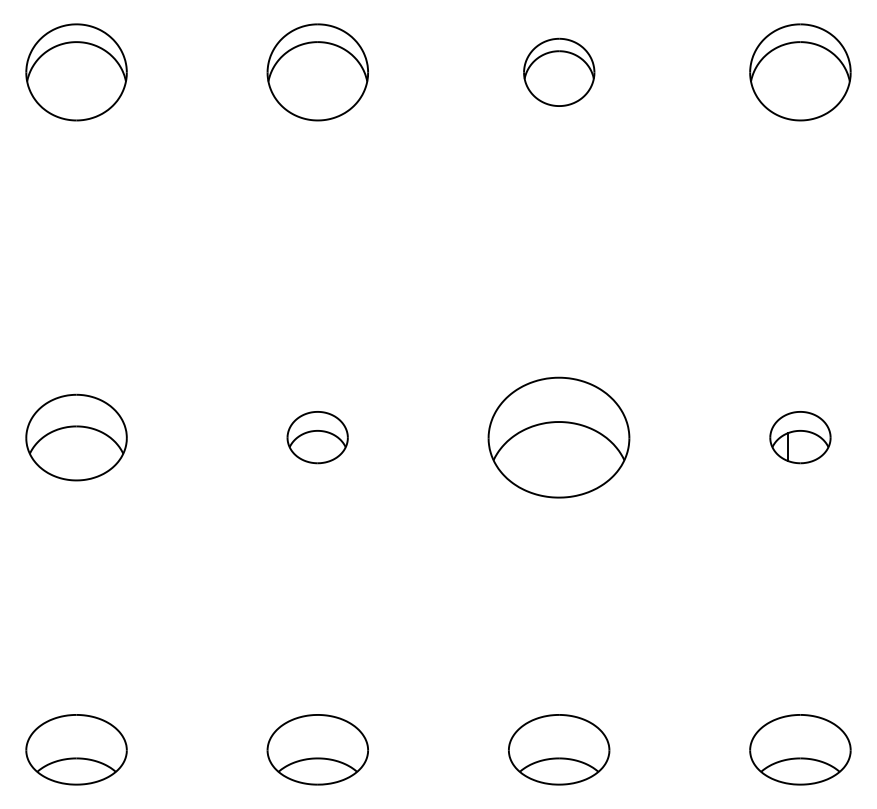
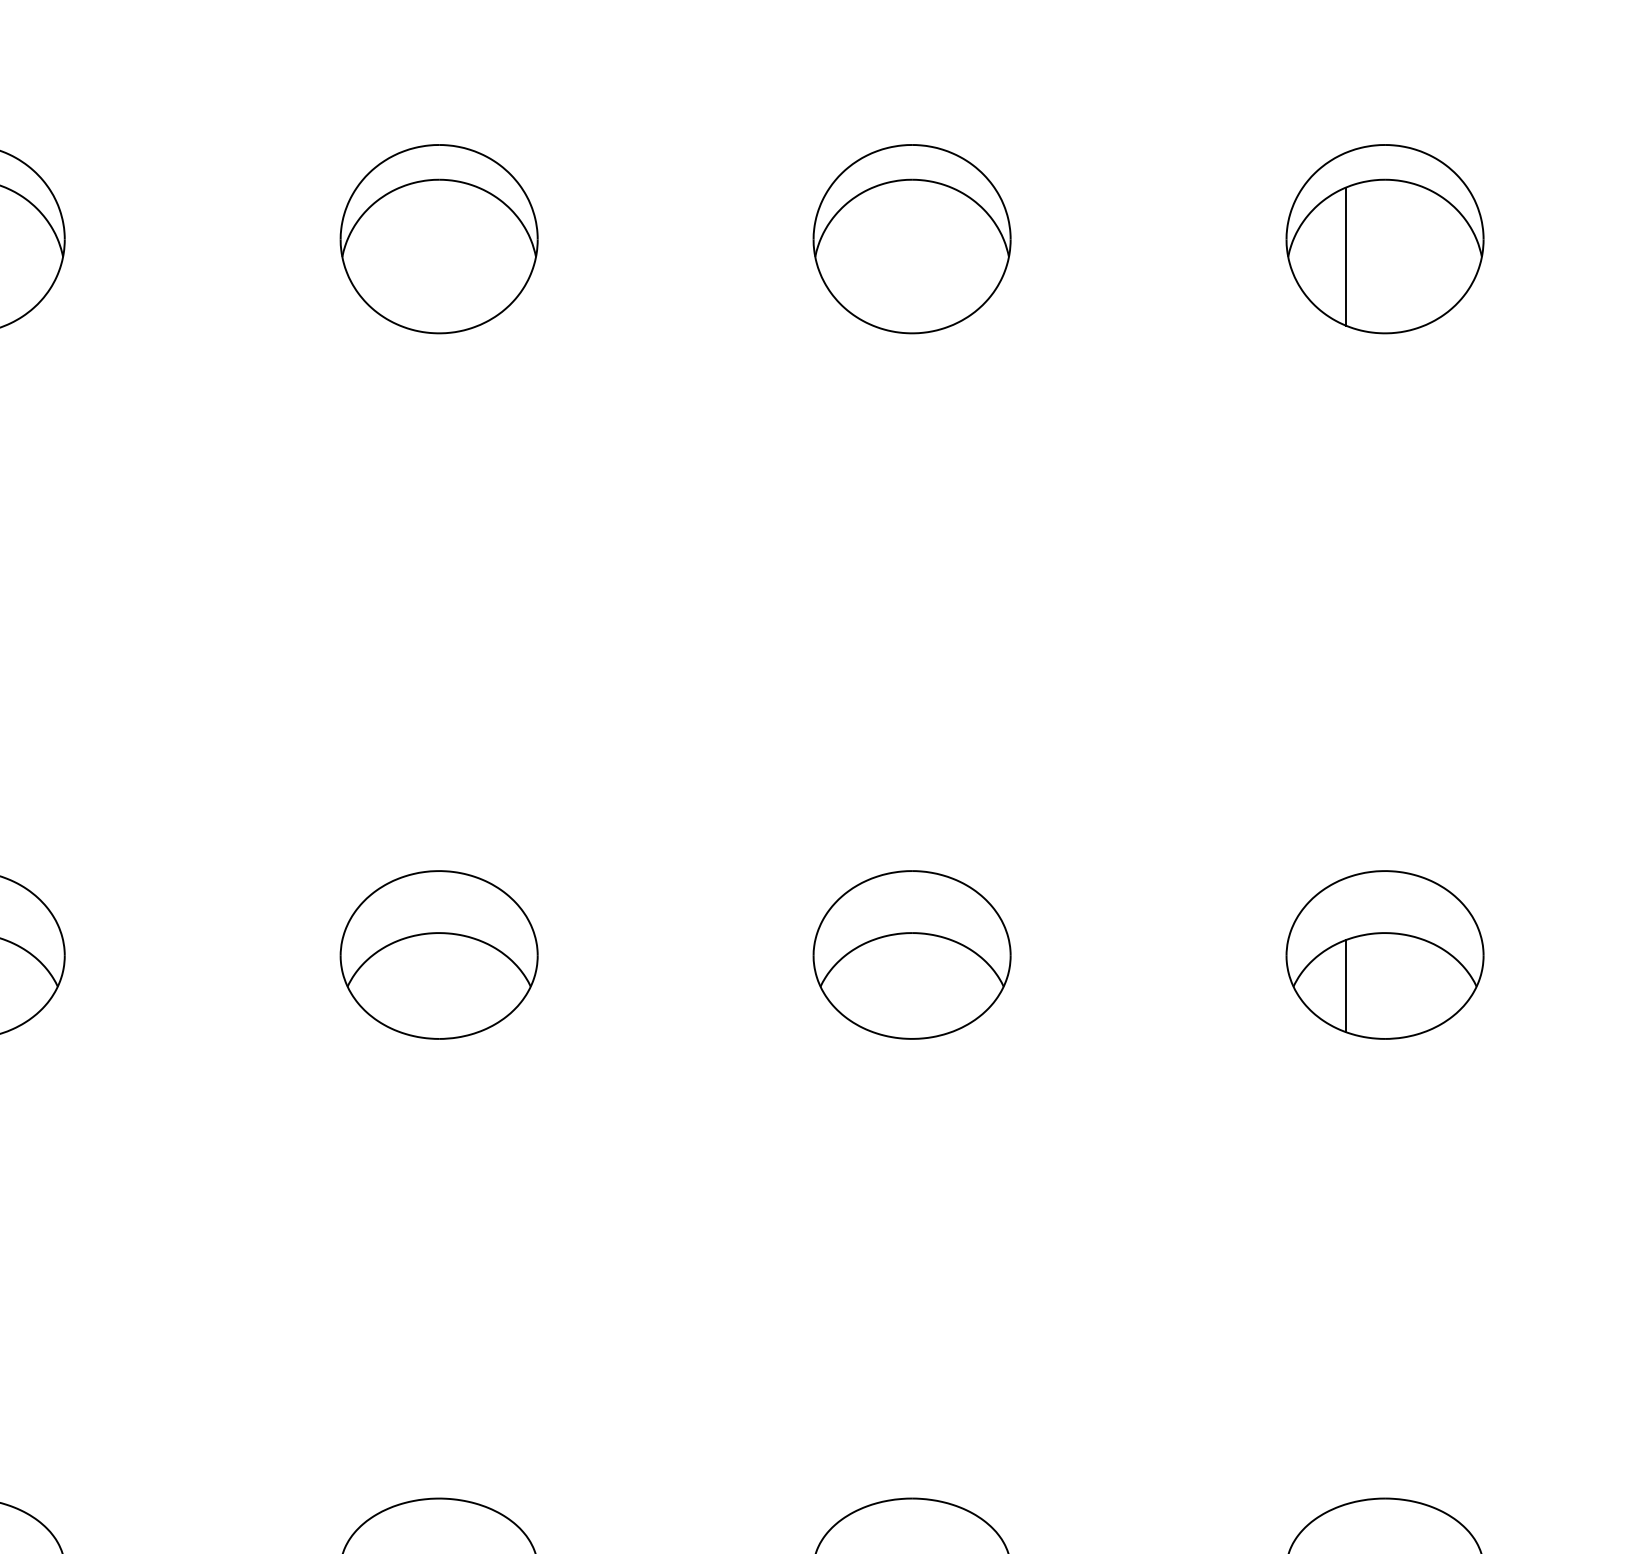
part: (559, 72) -> (912, 239), size x1.43
line: (780, 81) -> (1346, 256), added
part: (317, 437) -> (438, 954), size x1.67
part: (559, 437) -> (912, 954), size x0.71
part: (800, 437) -> (1385, 954), size x1.67

